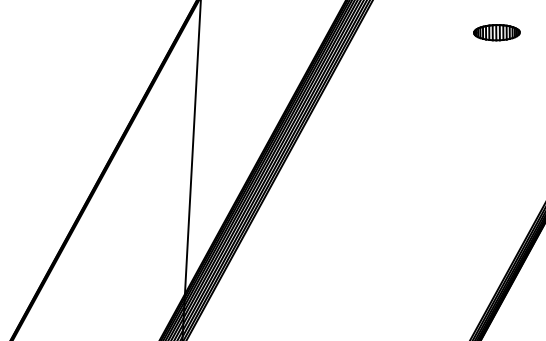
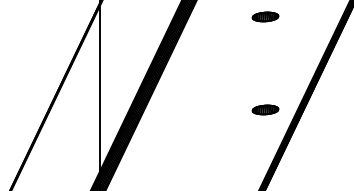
part: (487, 198) -> (265, 109), added

